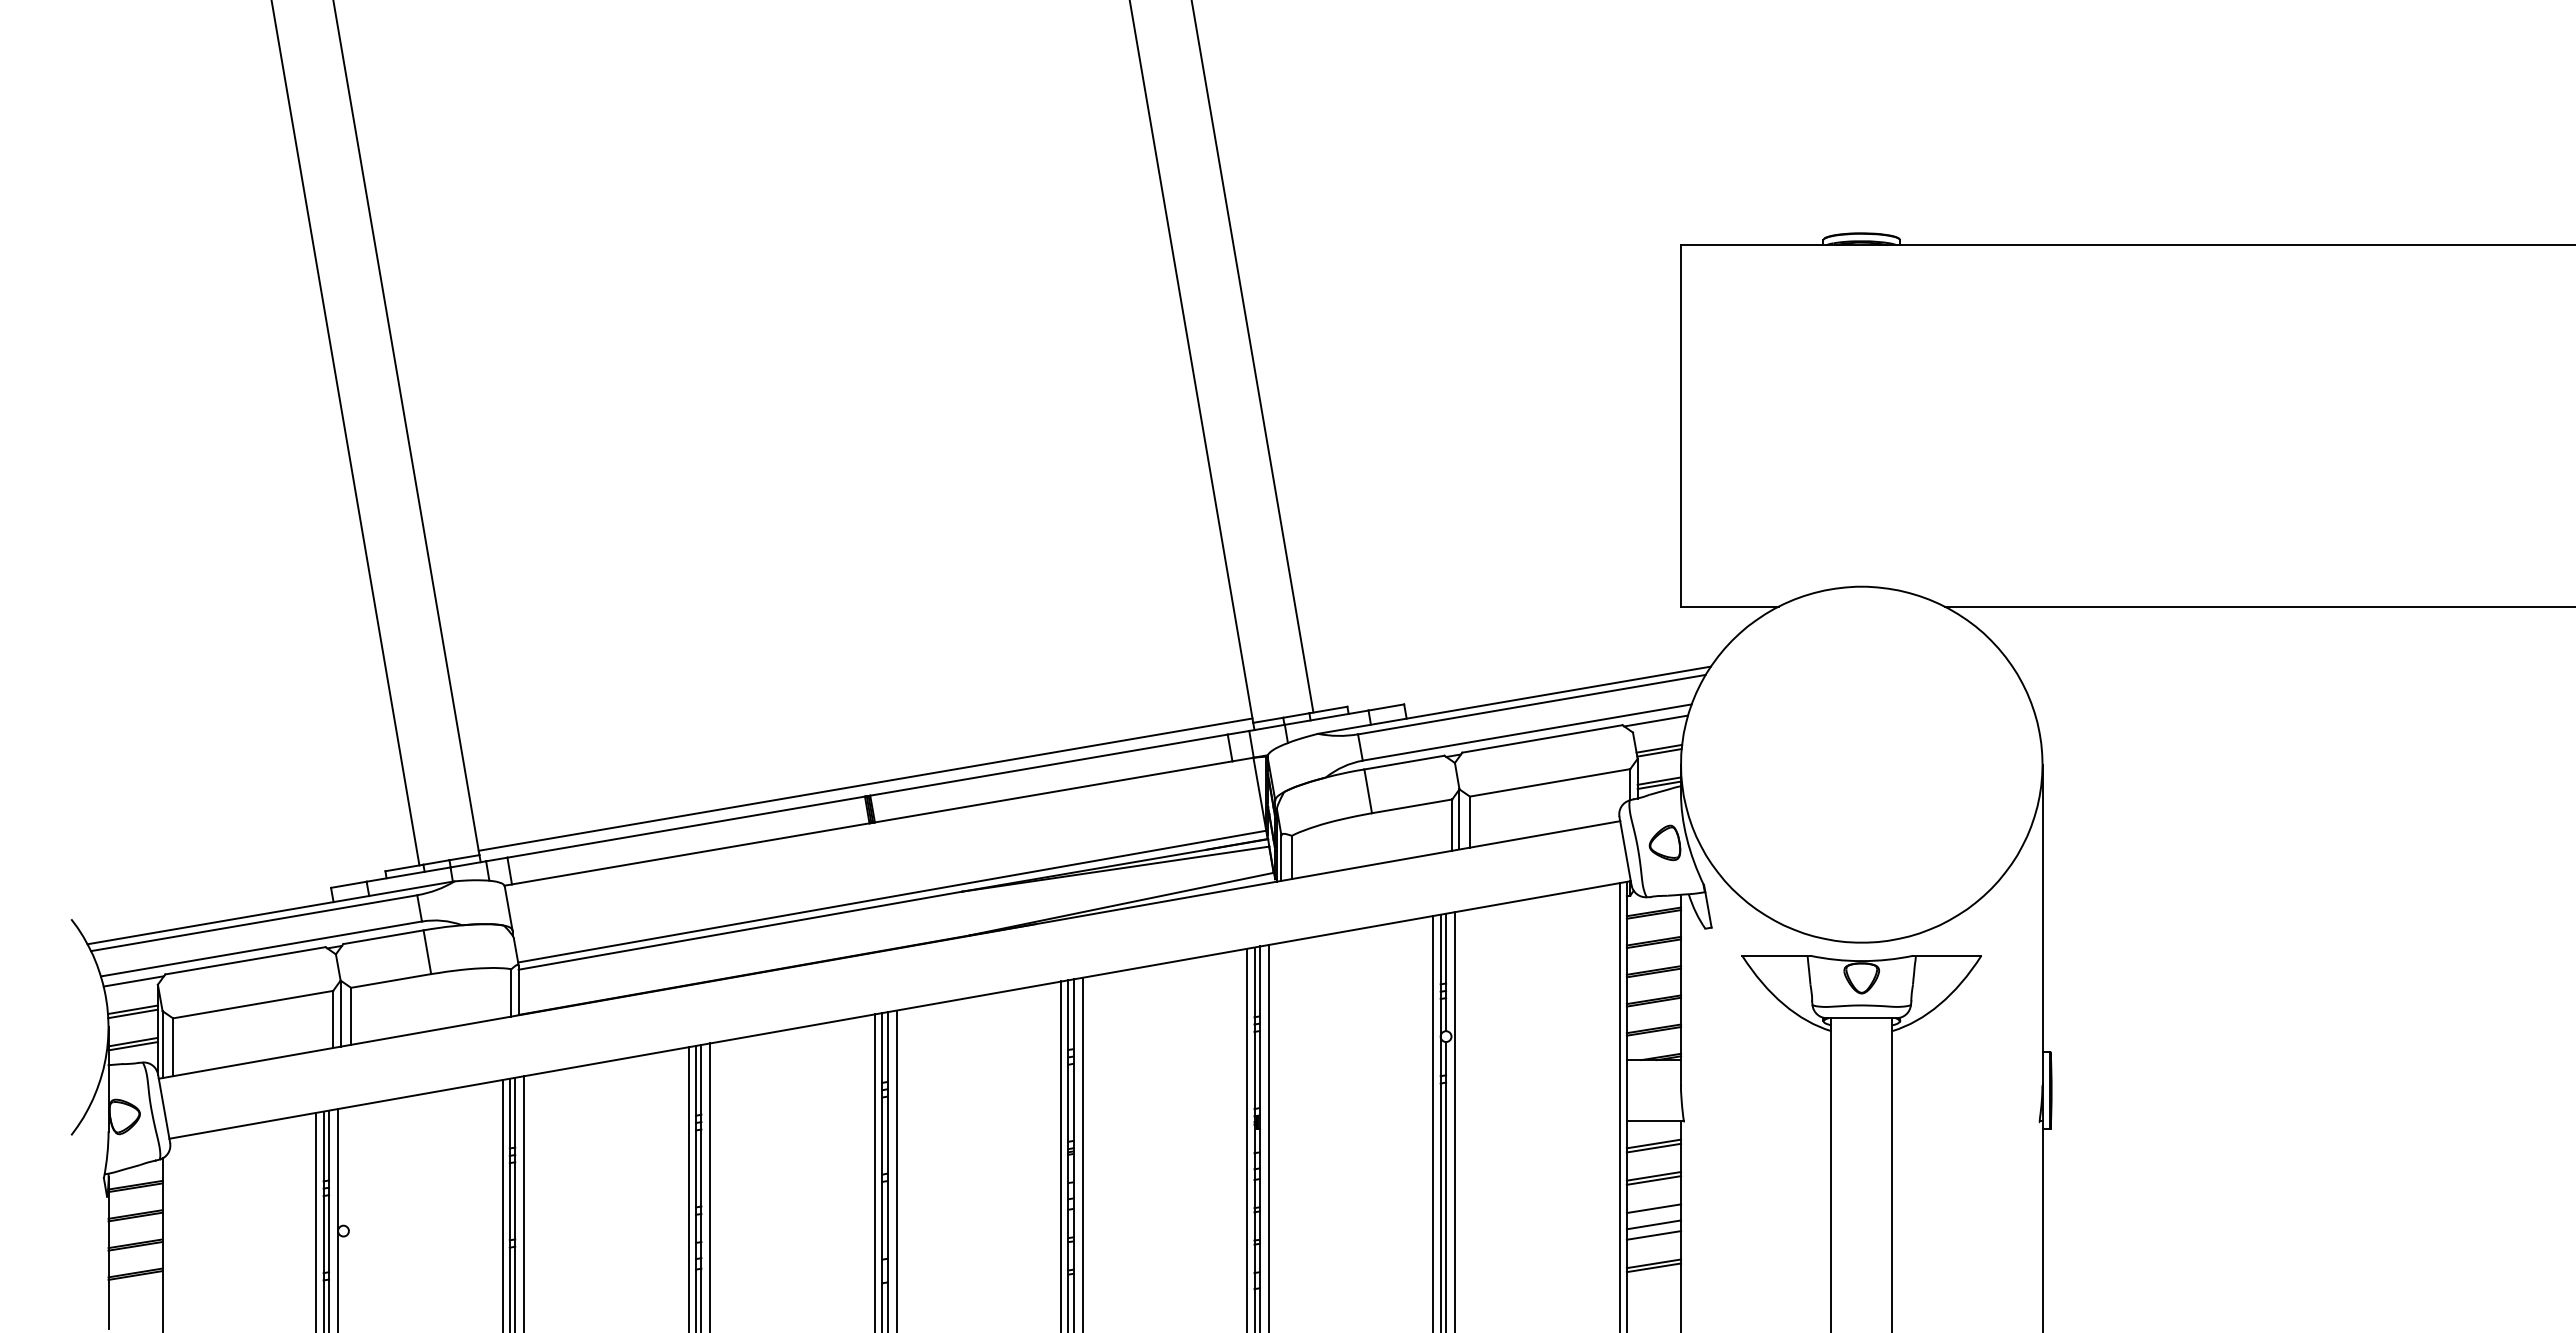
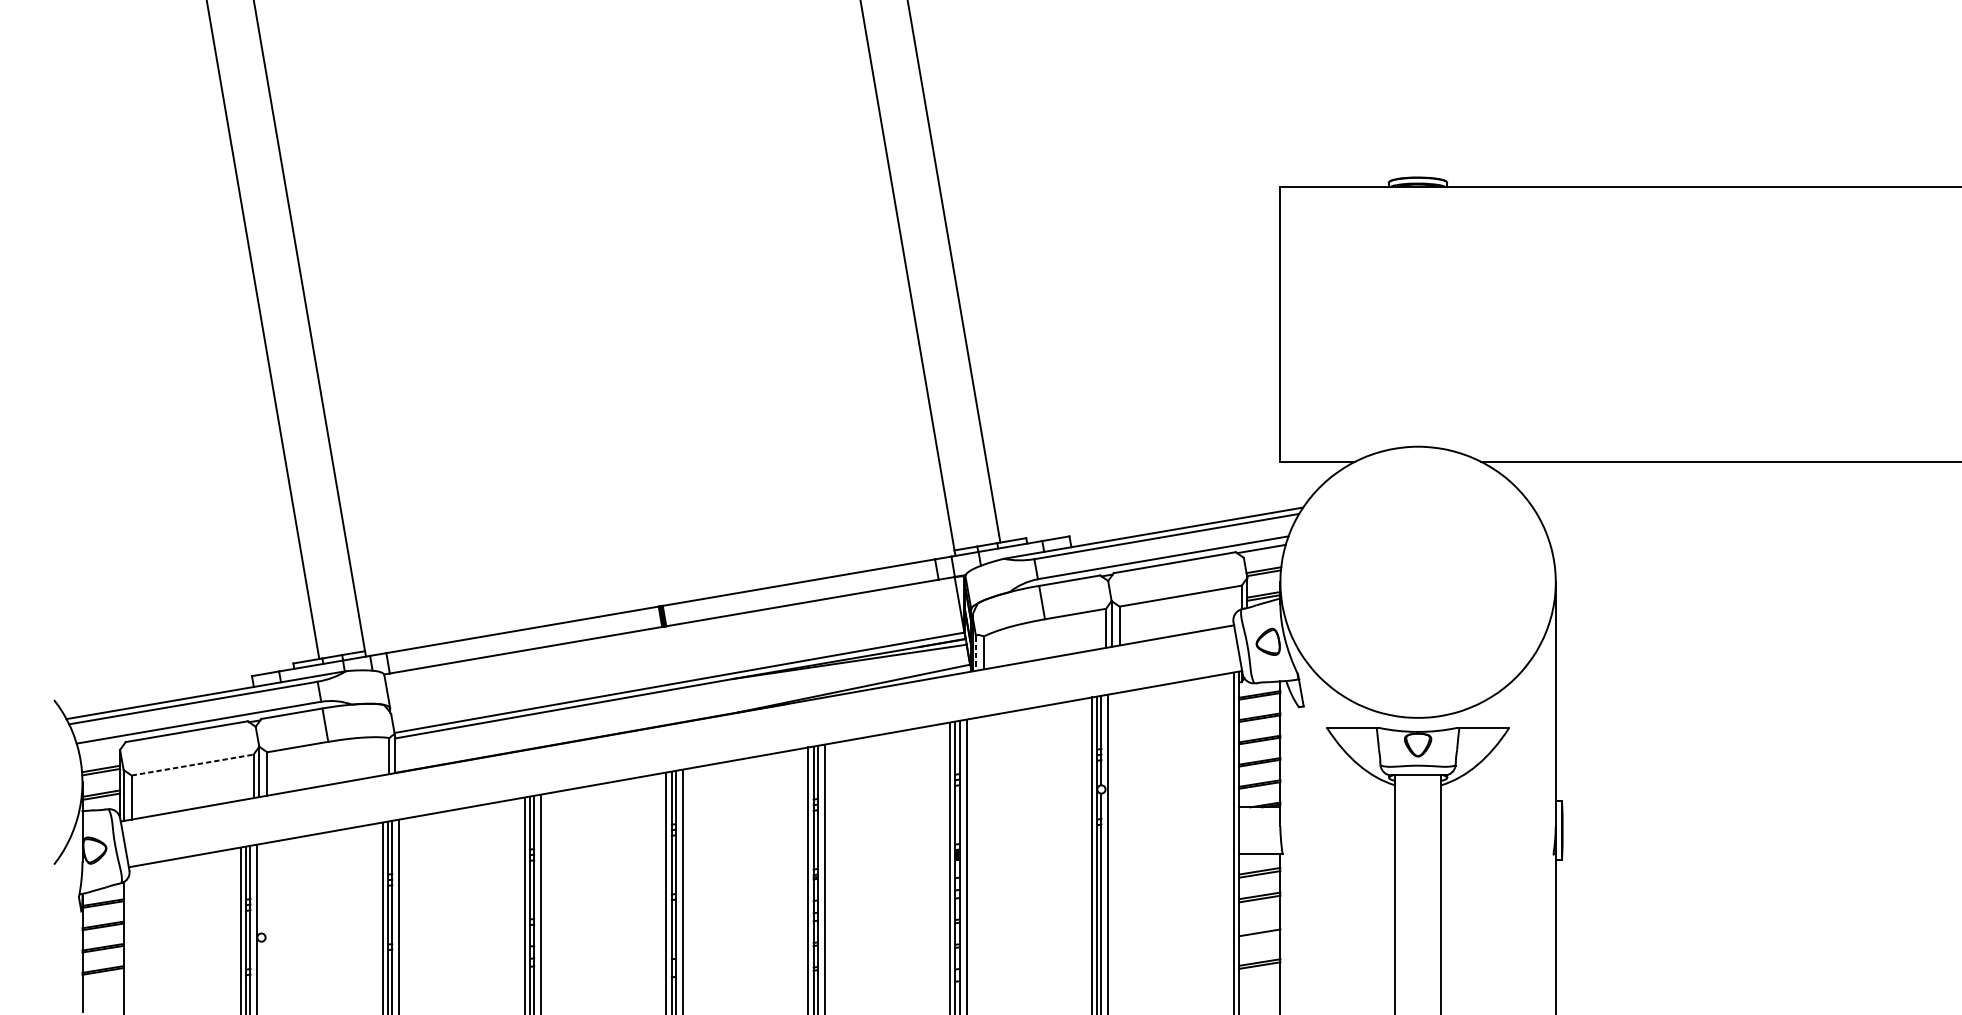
line: (865, 784) -> (659, 597), removed
line: (1281, 858) -> (976, 653), solid -> dashed
line: (133, 981) -> (101, 747), removed
line: (253, 1004) -> (192, 764), solid -> dashed
line: (1653, 1208) -> (1259, 920), removed
line: (1653, 1235) -> (1259, 940), removed

